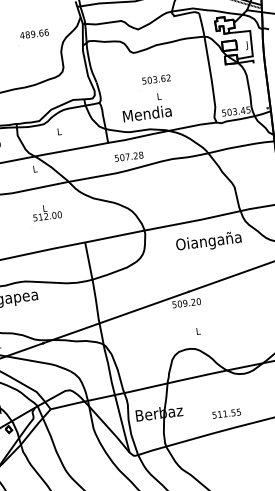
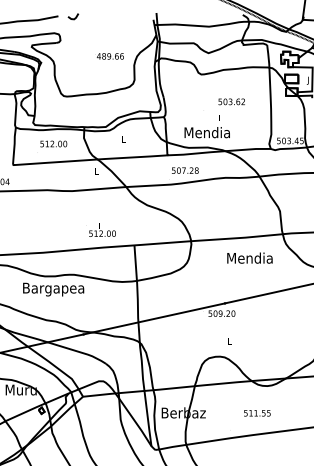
text: (34, 34) -> (110, 56), moved
text: (156, 79) -> (231, 101), moved
text: (47, 211) -> (102, 229), moved
text: (208, 242) -> (249, 259), Oiangaña -> Mendia
text: (226, 413) -> (257, 413), moved

